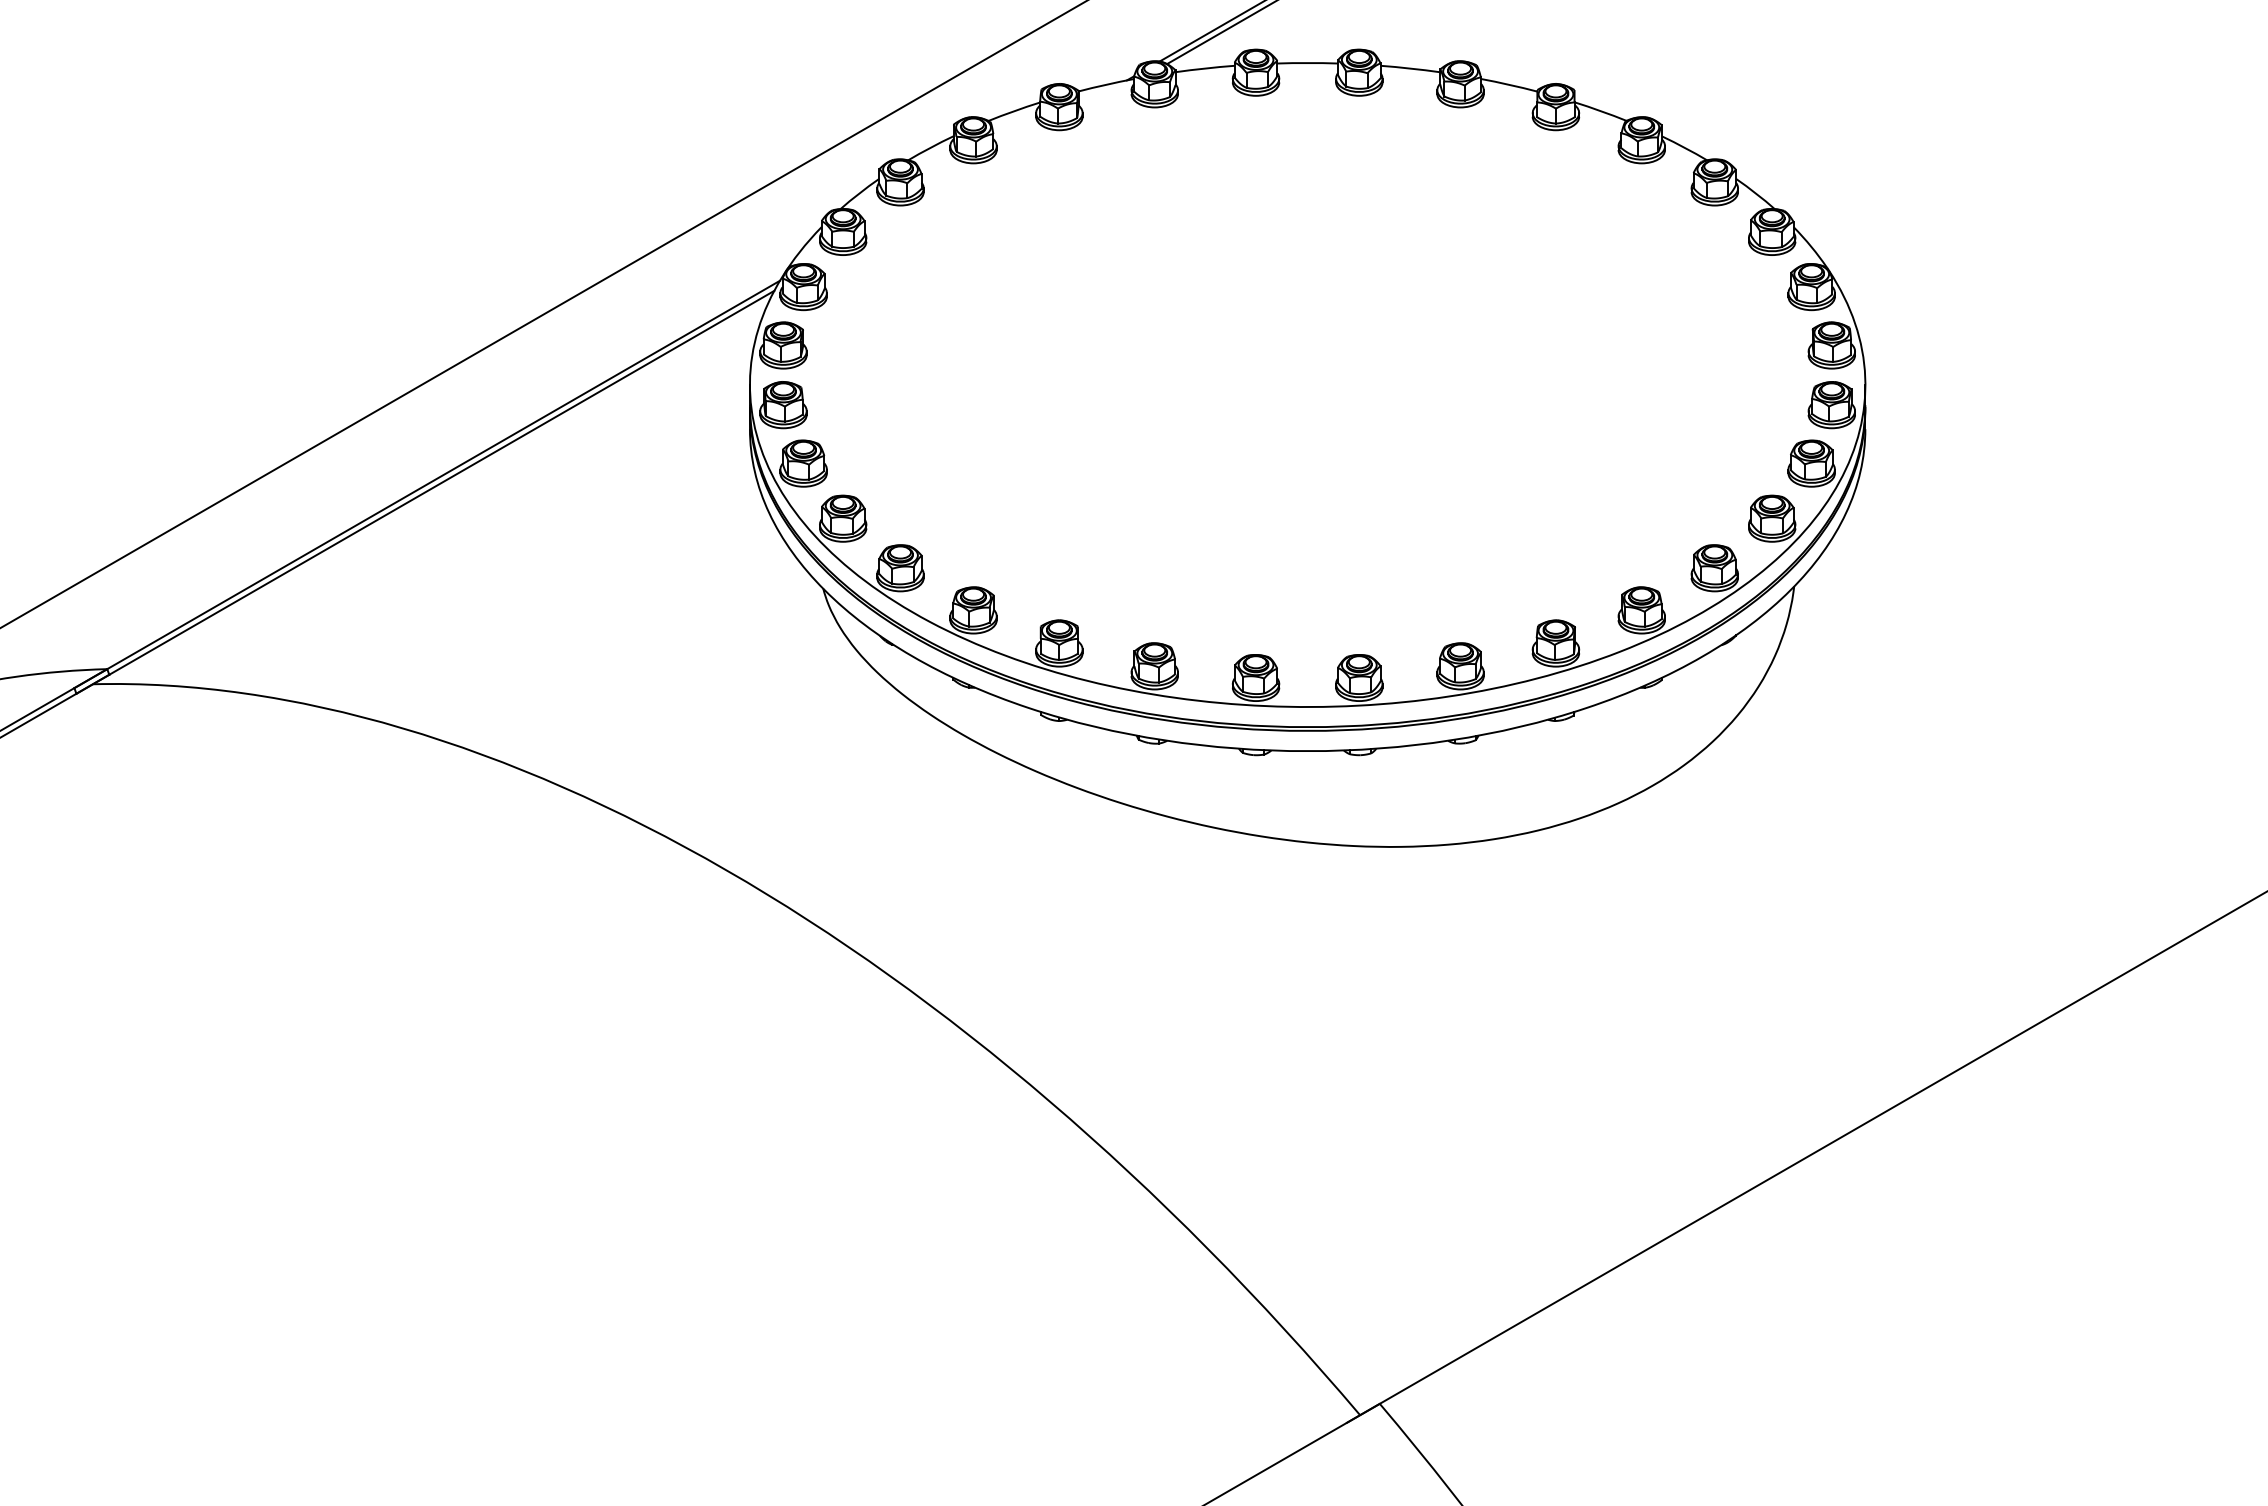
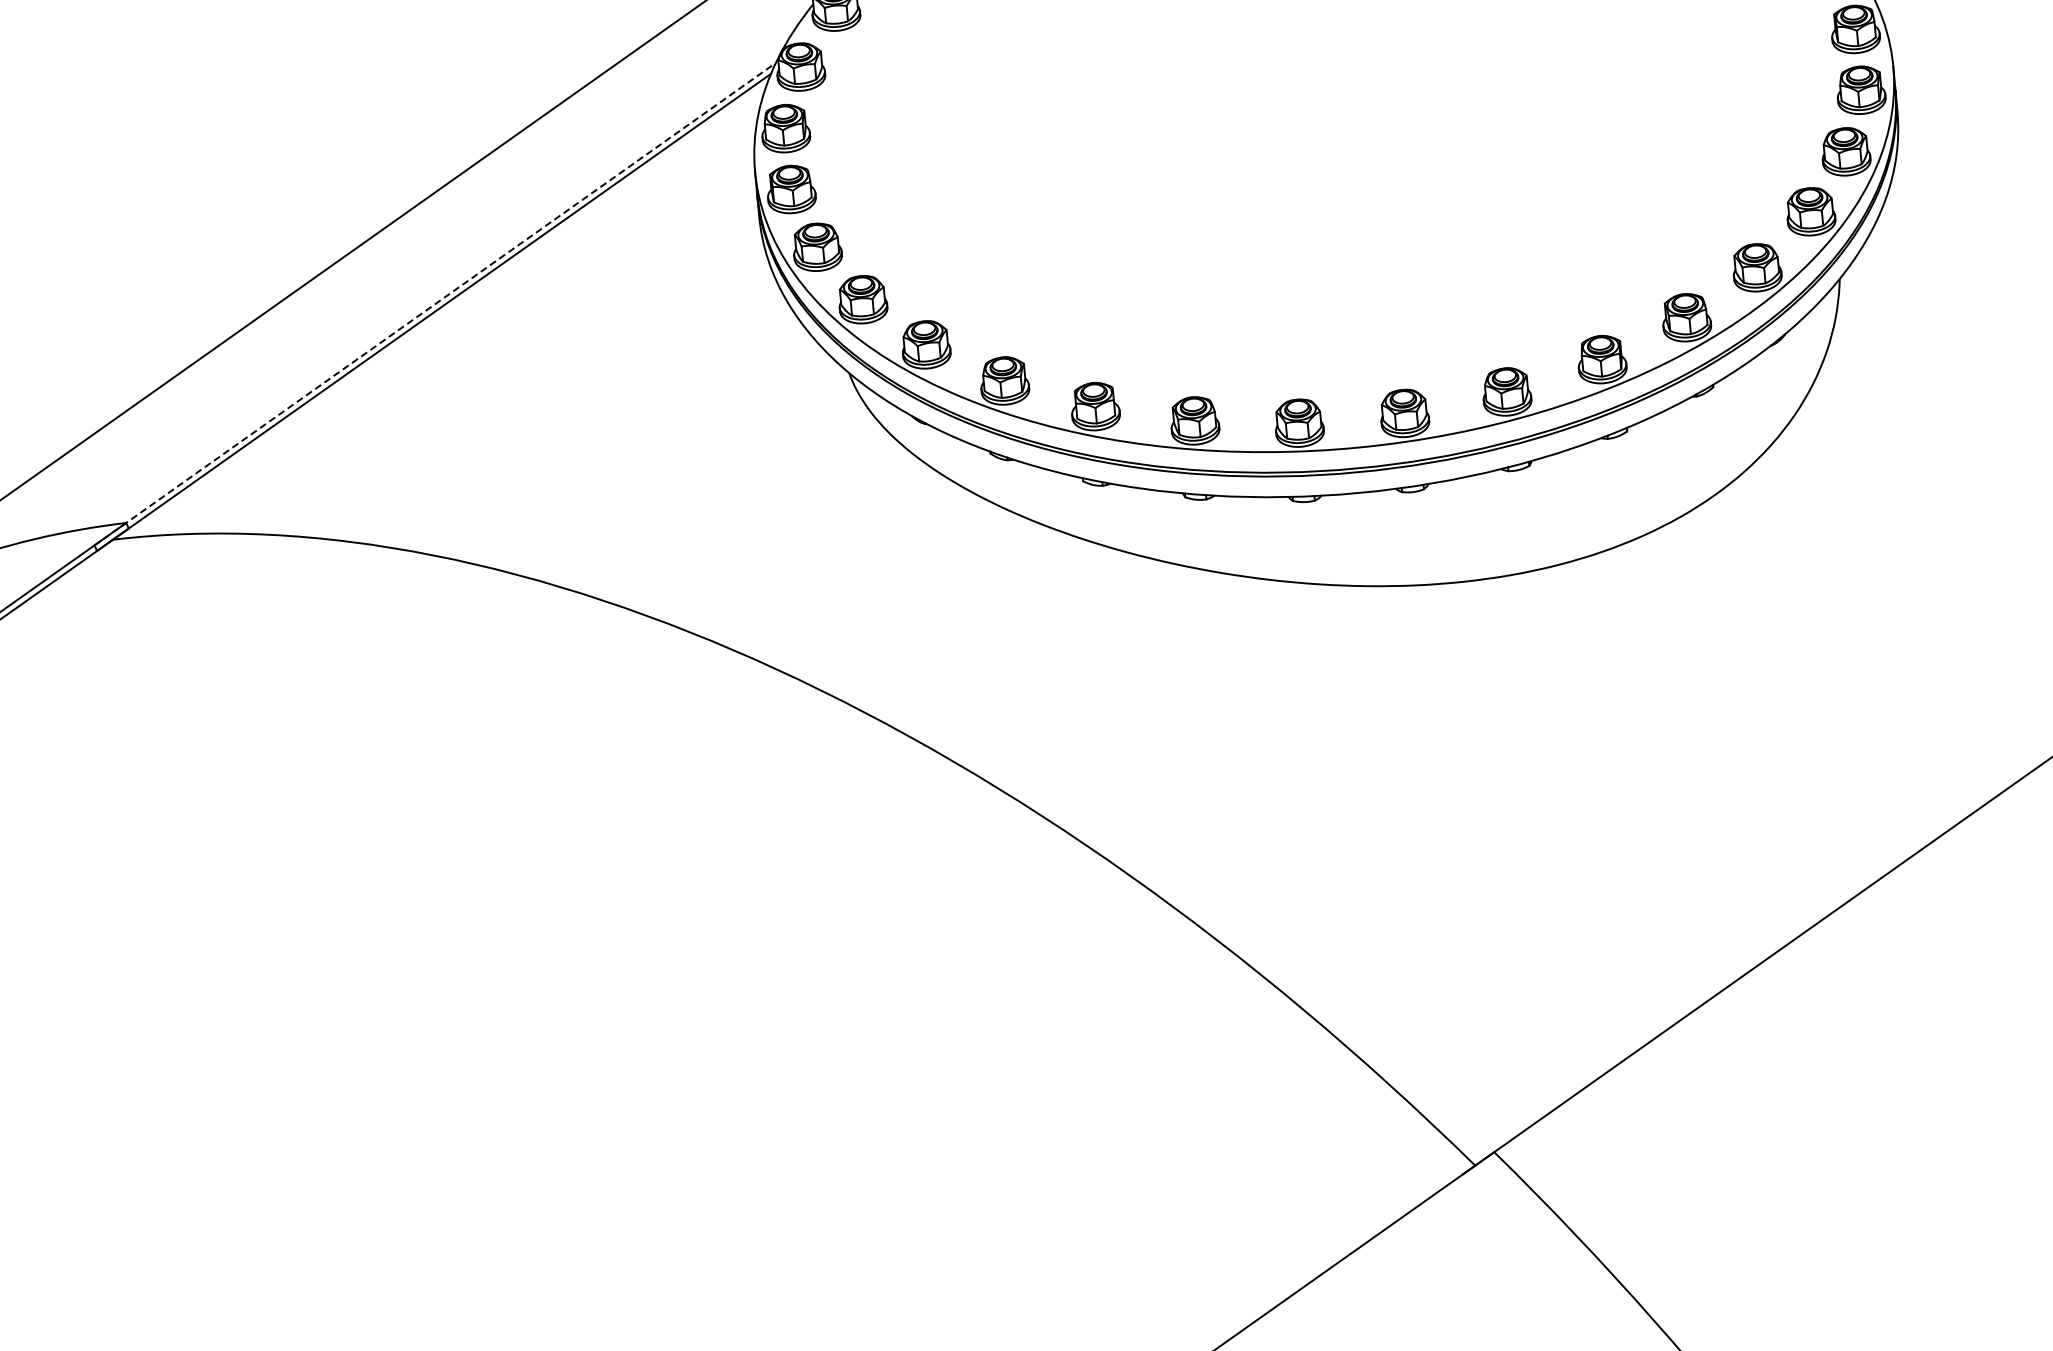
line: (427, 484) -> (435, 304), solid -> dashed

